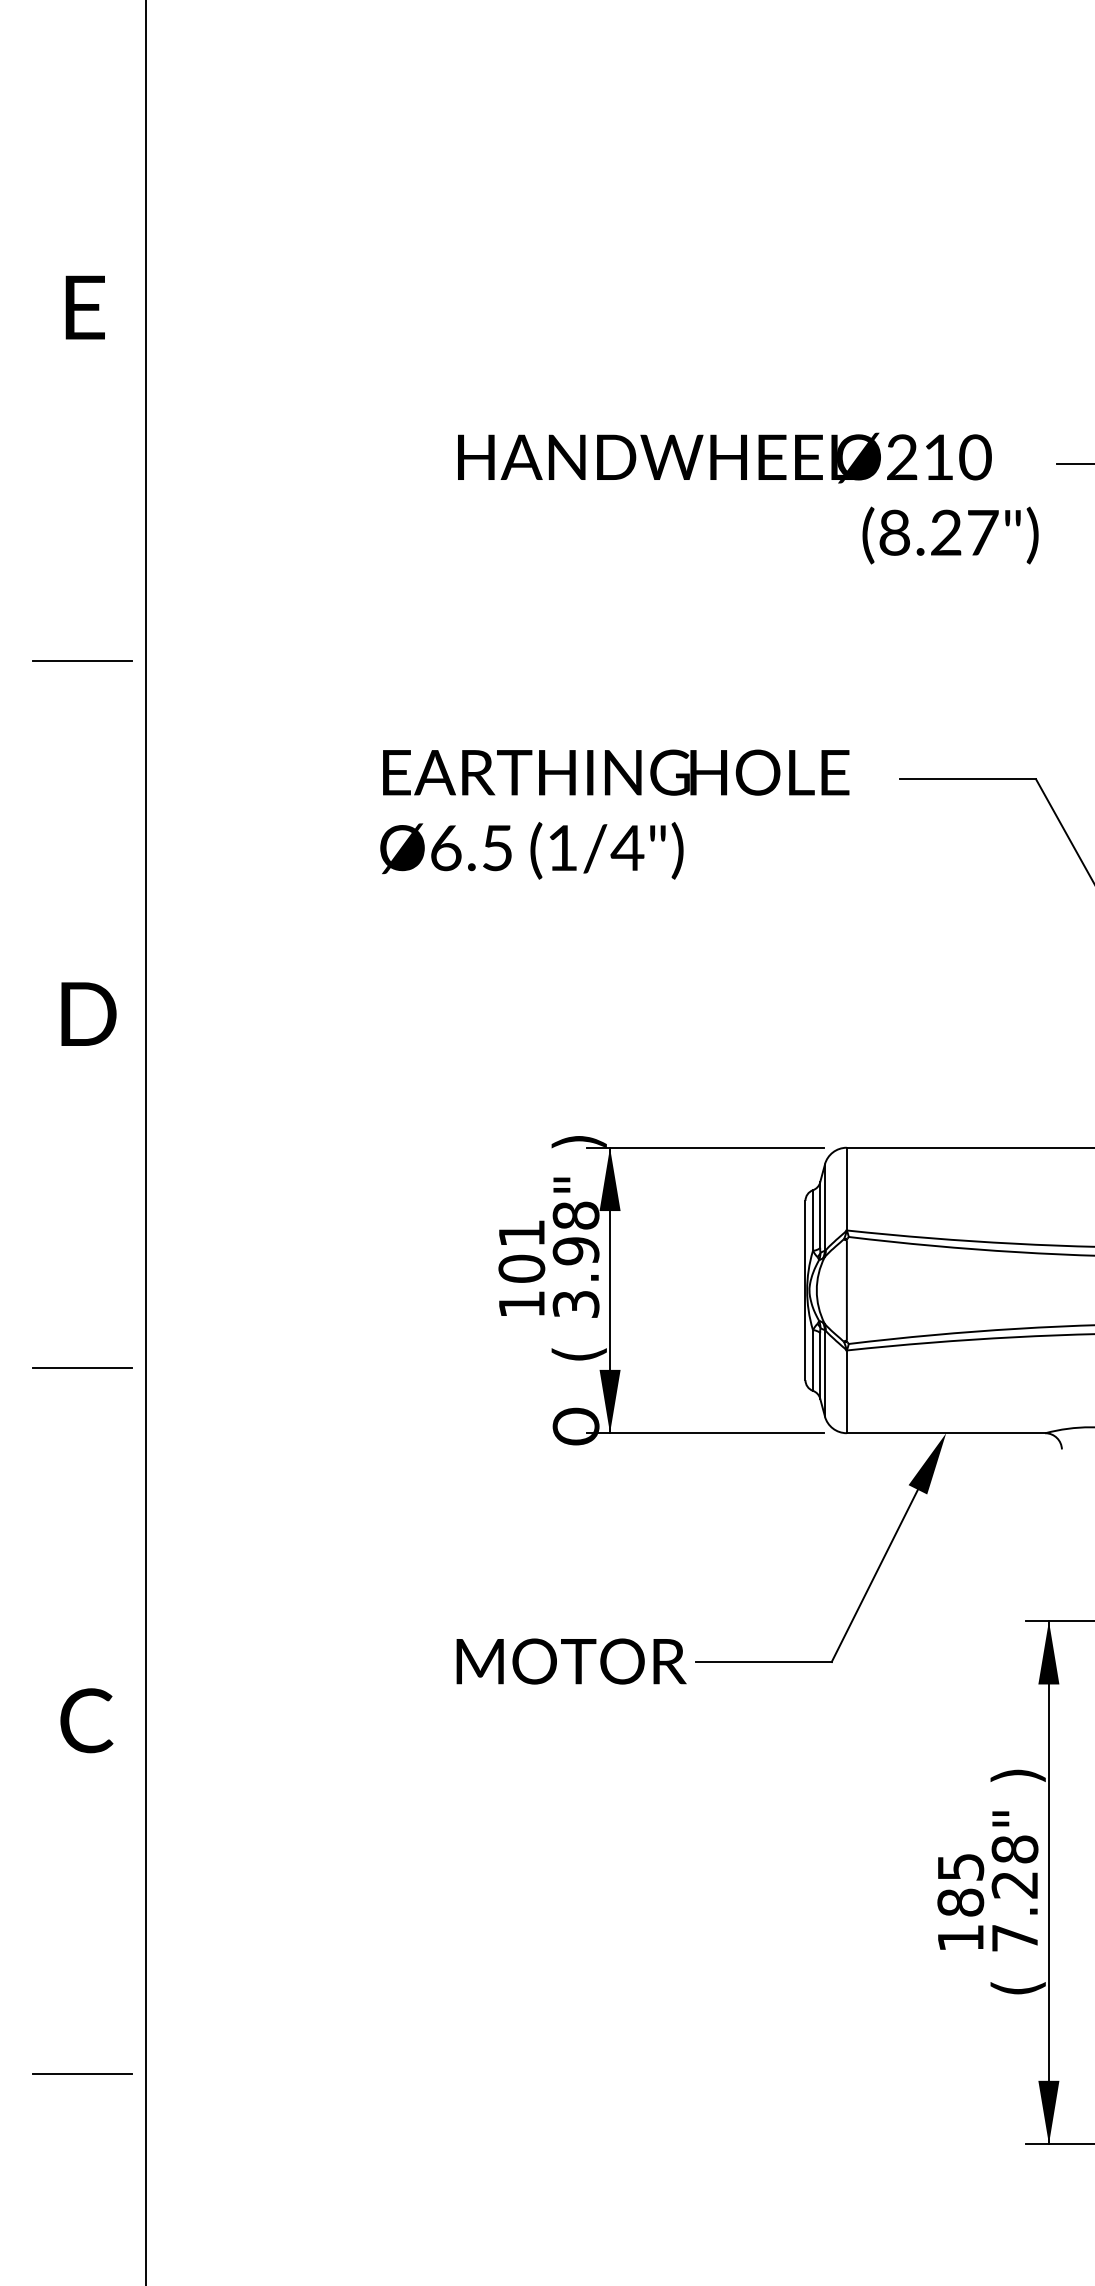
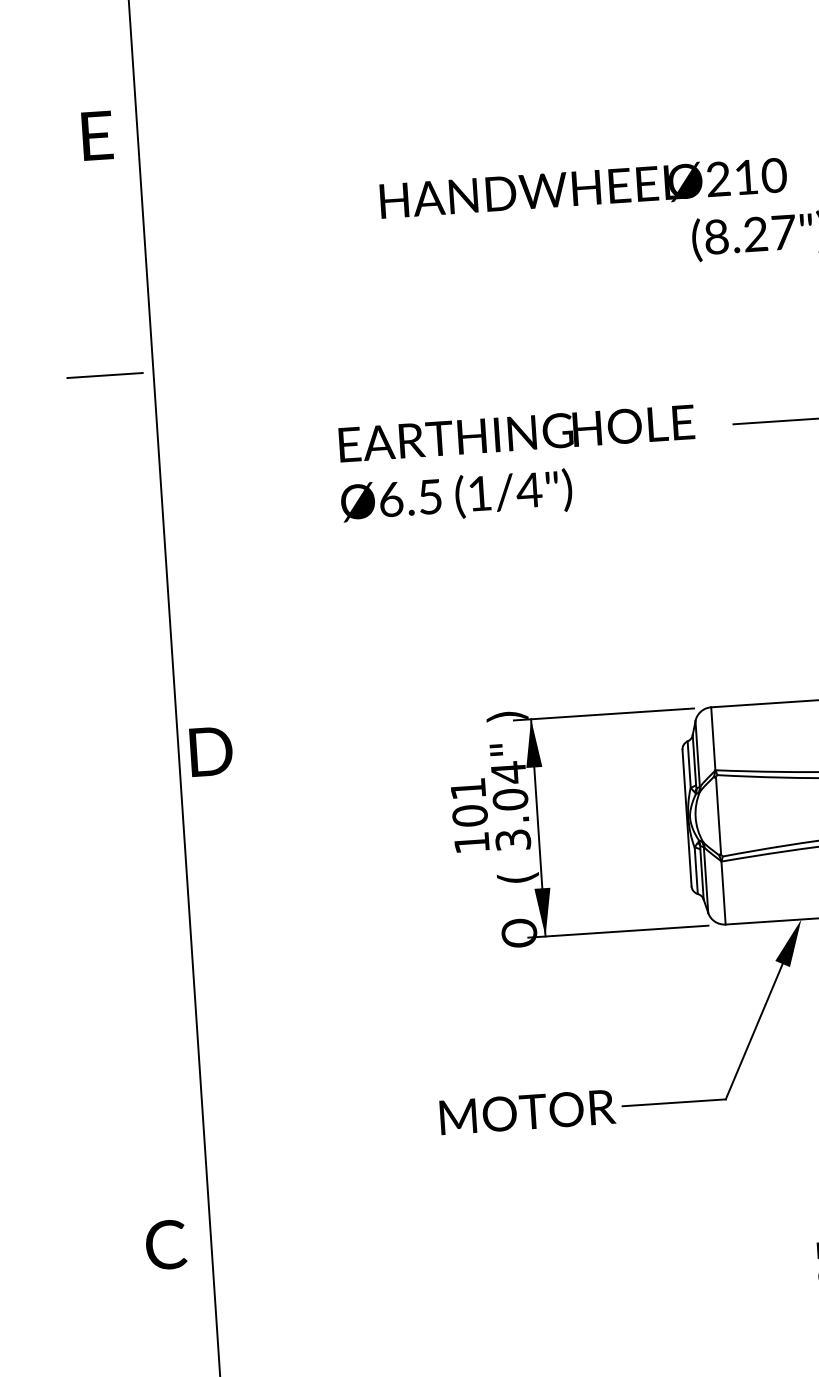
text: (84, 307) -> (96, 135), moved
text: (88, 1013) -> (211, 751), moved
text: (575, 1233) -> (509, 786), 3.98" -> 3.04"
line: (82, 1367) -> (140, 913), removed
text: (86, 1720) -> (165, 1244), moved

